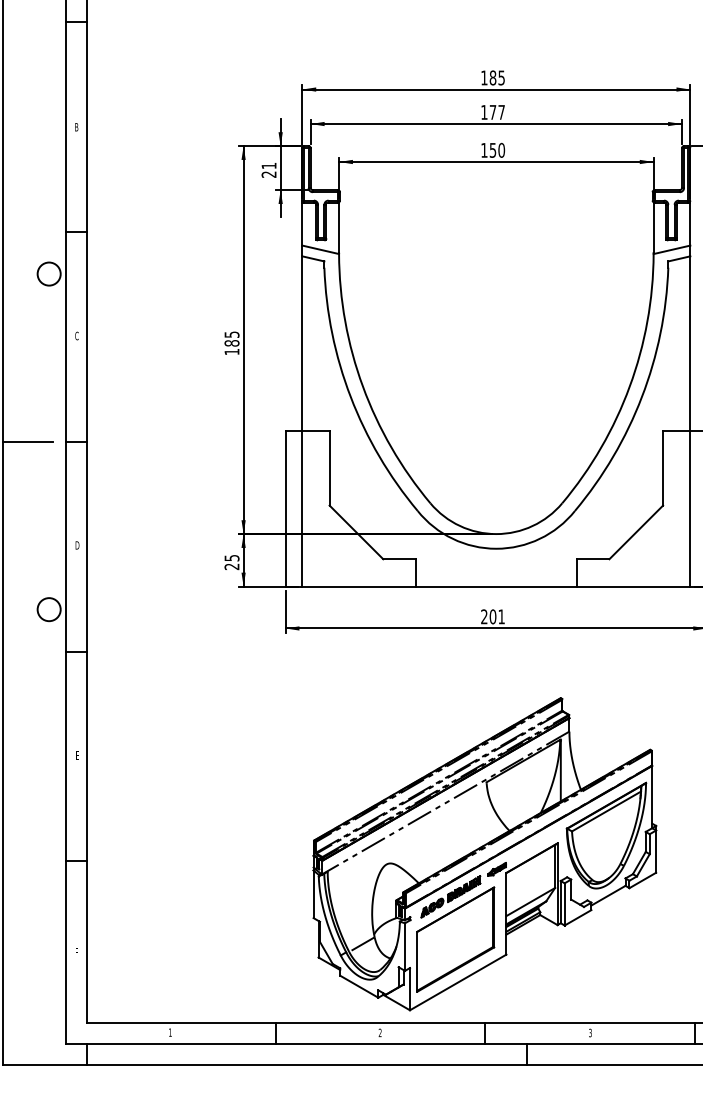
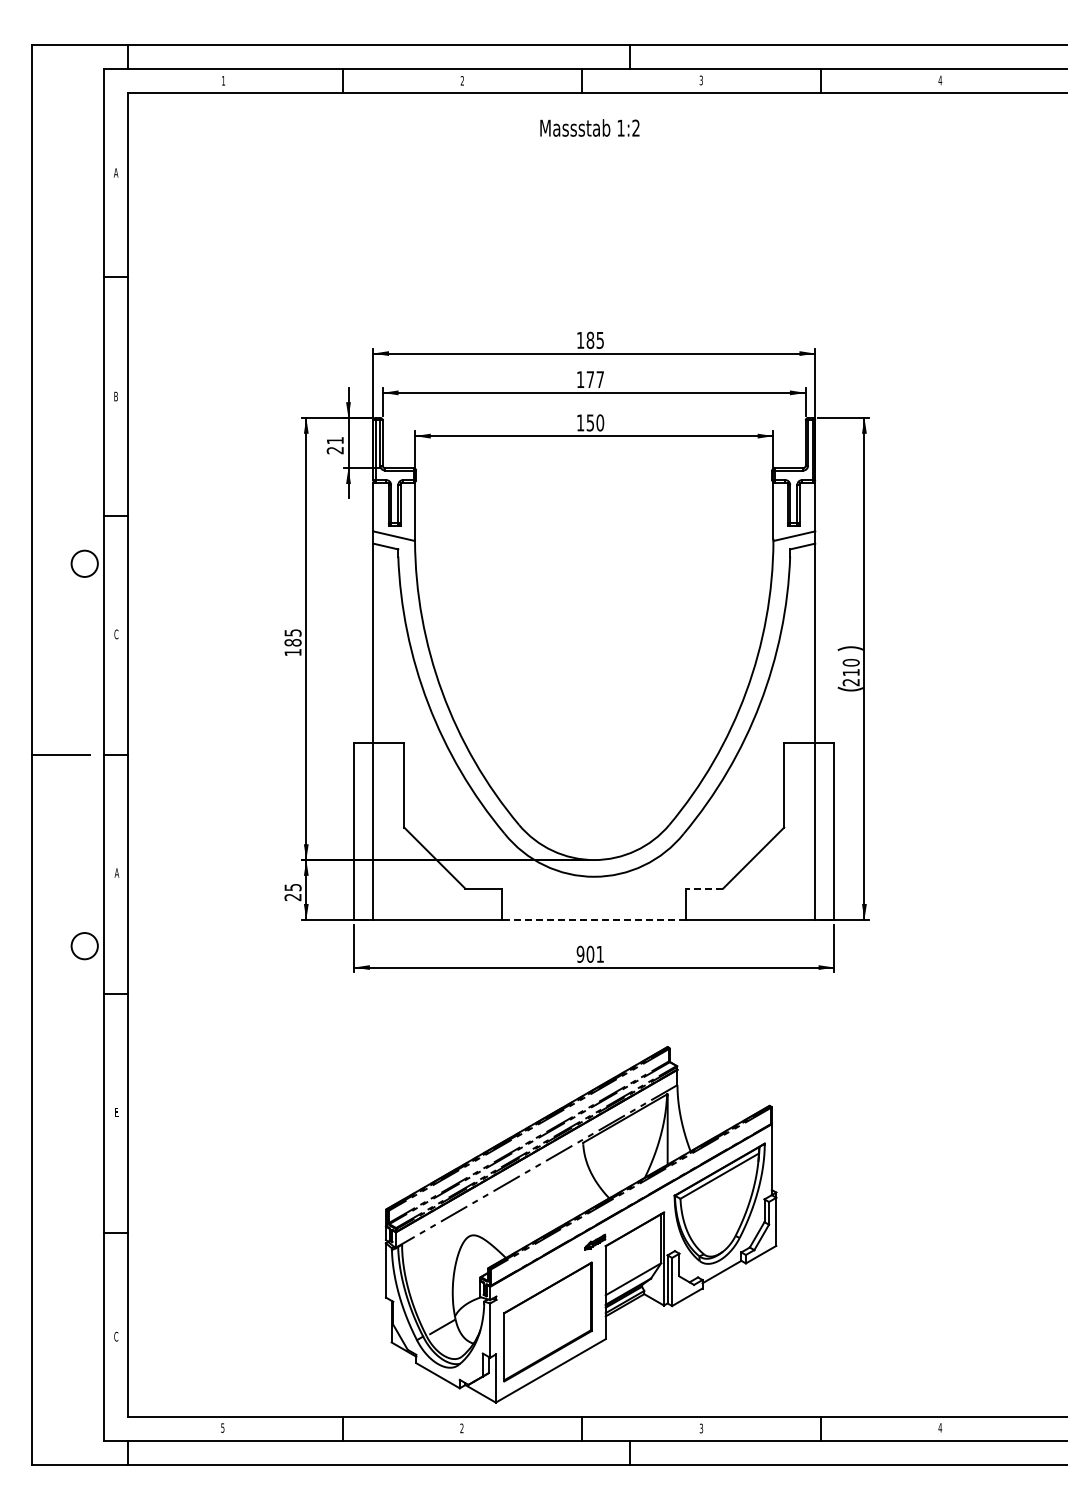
text: (77, 545) -> (116, 872), D -> A
line: (593, 559) -> (704, 888), solid -> dashed
line: (496, 586) -> (594, 919), solid -> dashed
text: (484, 616) -> (580, 953), 201 -> 901
part: (450, 896) -> (541, 1272), removed
text: (77, 952) -> (116, 1336), F -> C
text: (170, 1032) -> (222, 1427), 1 -> 5

